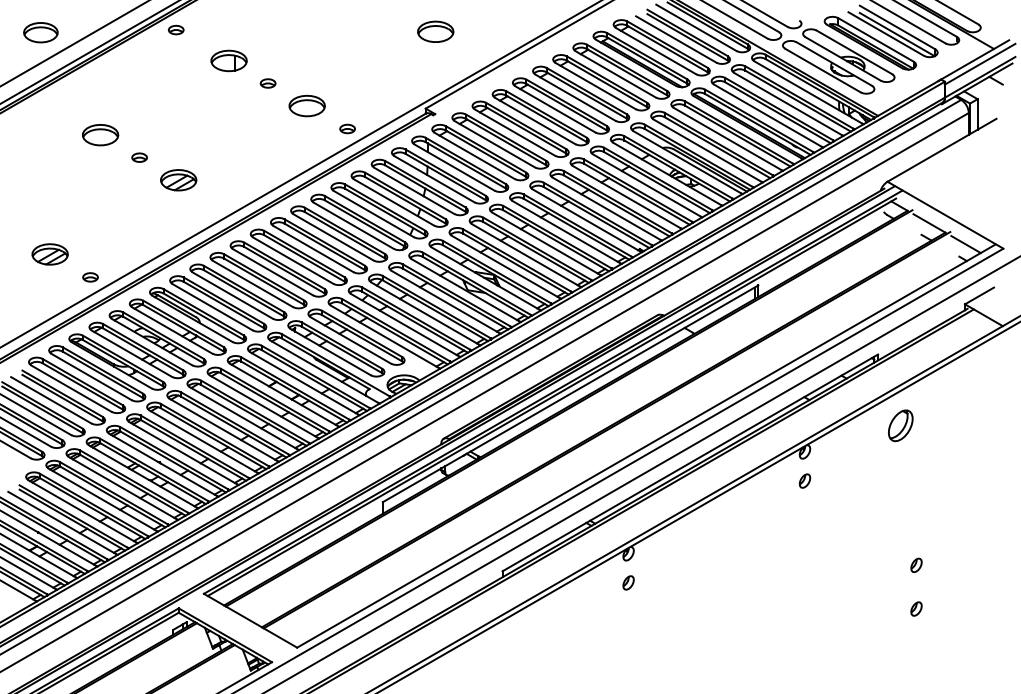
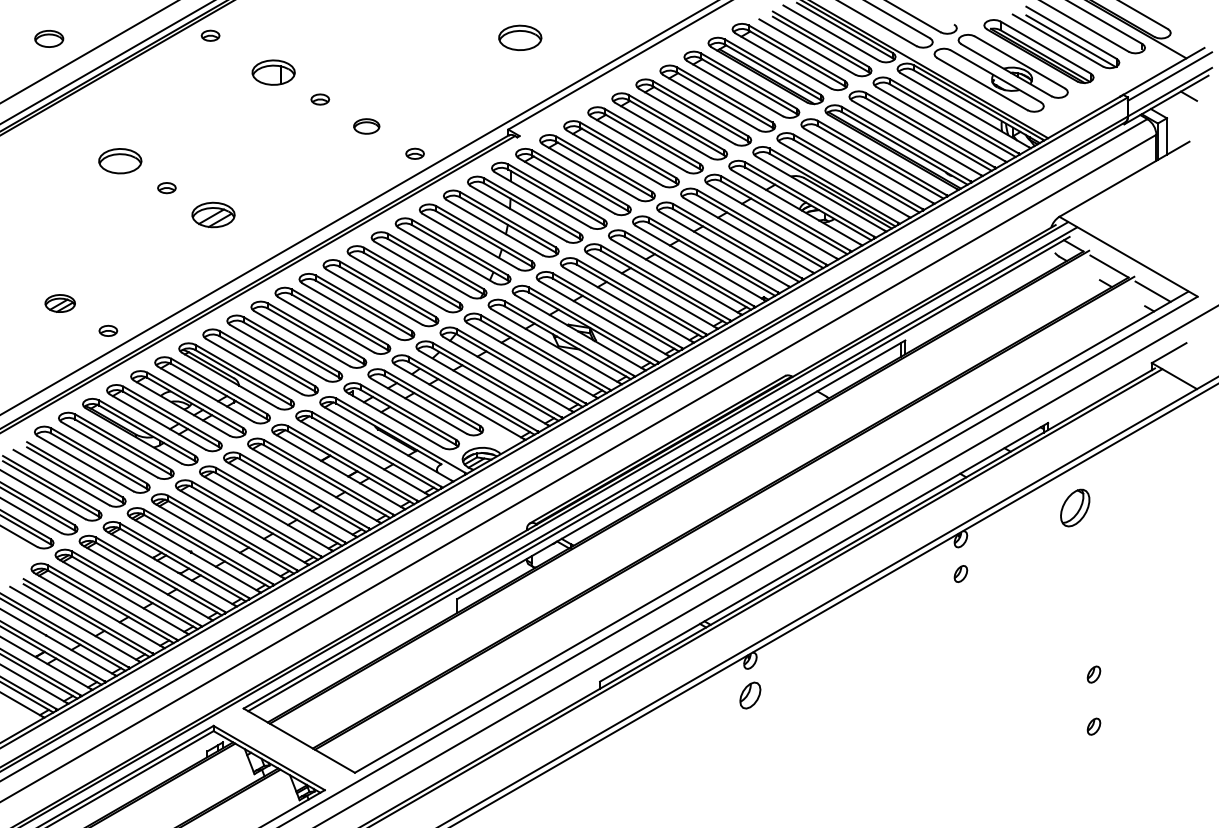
part: (41, 32) -> (49, 38), size x0.7
part: (306, 106) -> (366, 126), size x0.6
part: (50, 254) -> (60, 303), size x0.7
part: (628, 582) -> (750, 695), size x1.6

